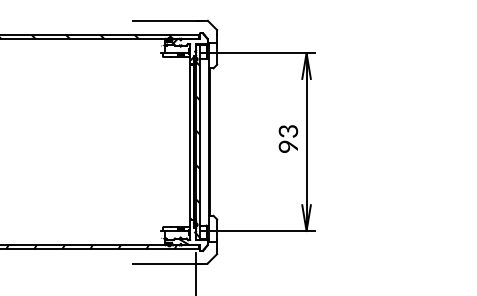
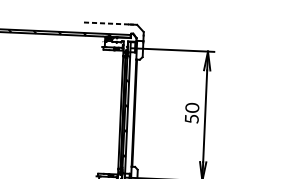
line: (165, 20) -> (106, 23), solid -> dashed
text: (288, 138) -> (192, 113), 93 -> 50

